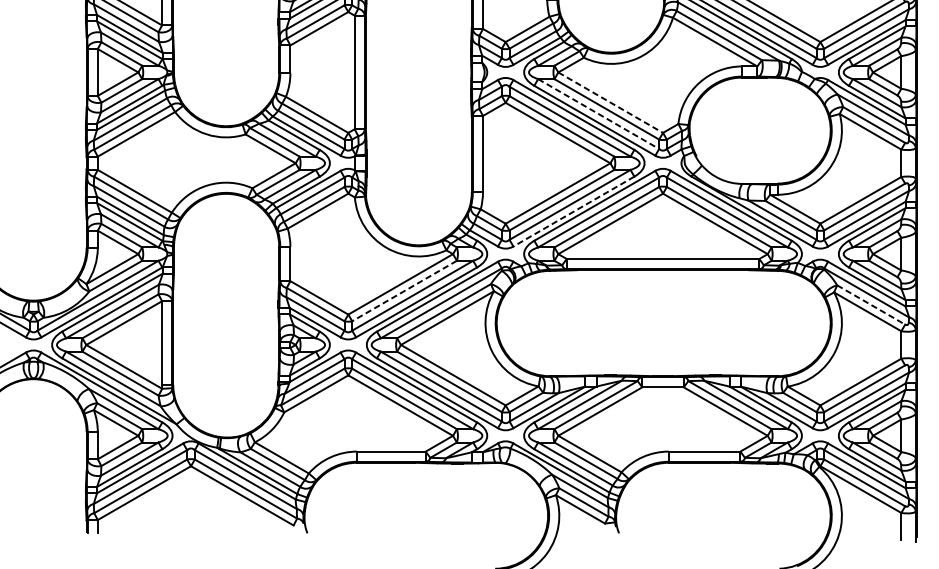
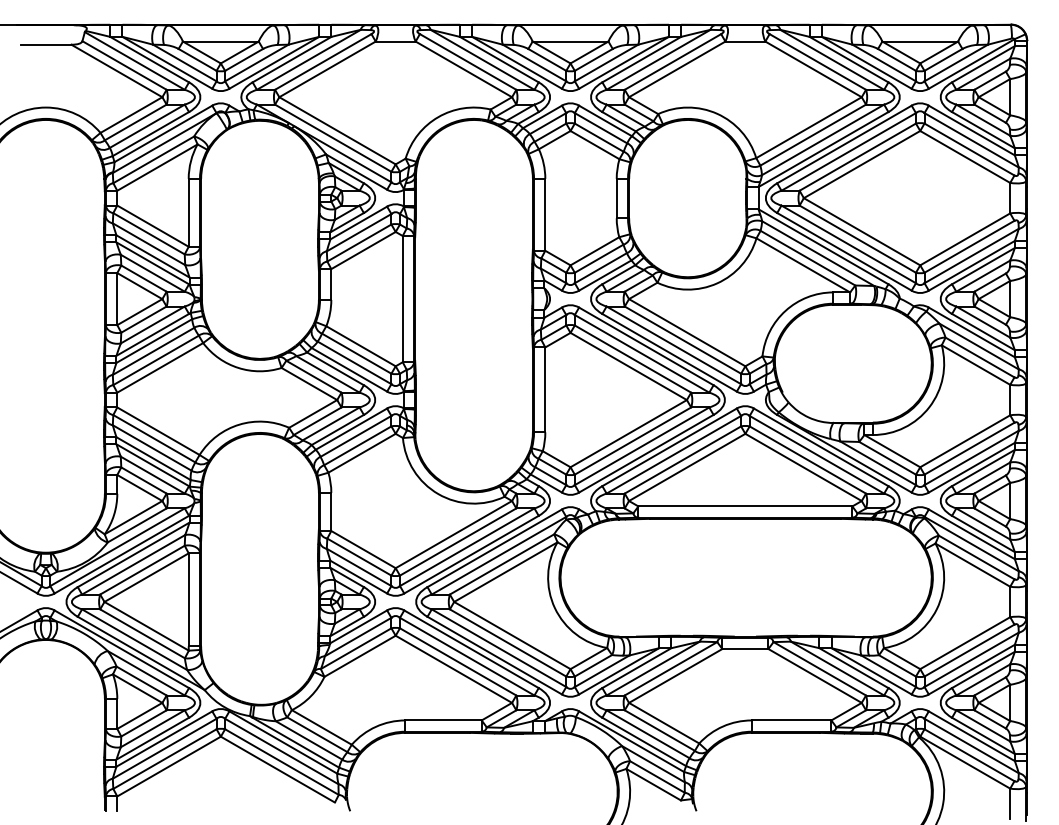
line: (610, 102) -> (687, 332), dashed -> solid
line: (598, 114) -> (673, 345), dashed -> solid
line: (574, 211) -> (646, 453), dashed -> solid
line: (403, 291) -> (457, 542), dashed -> solid
line: (871, 304) -> (976, 557), dashed -> solid

